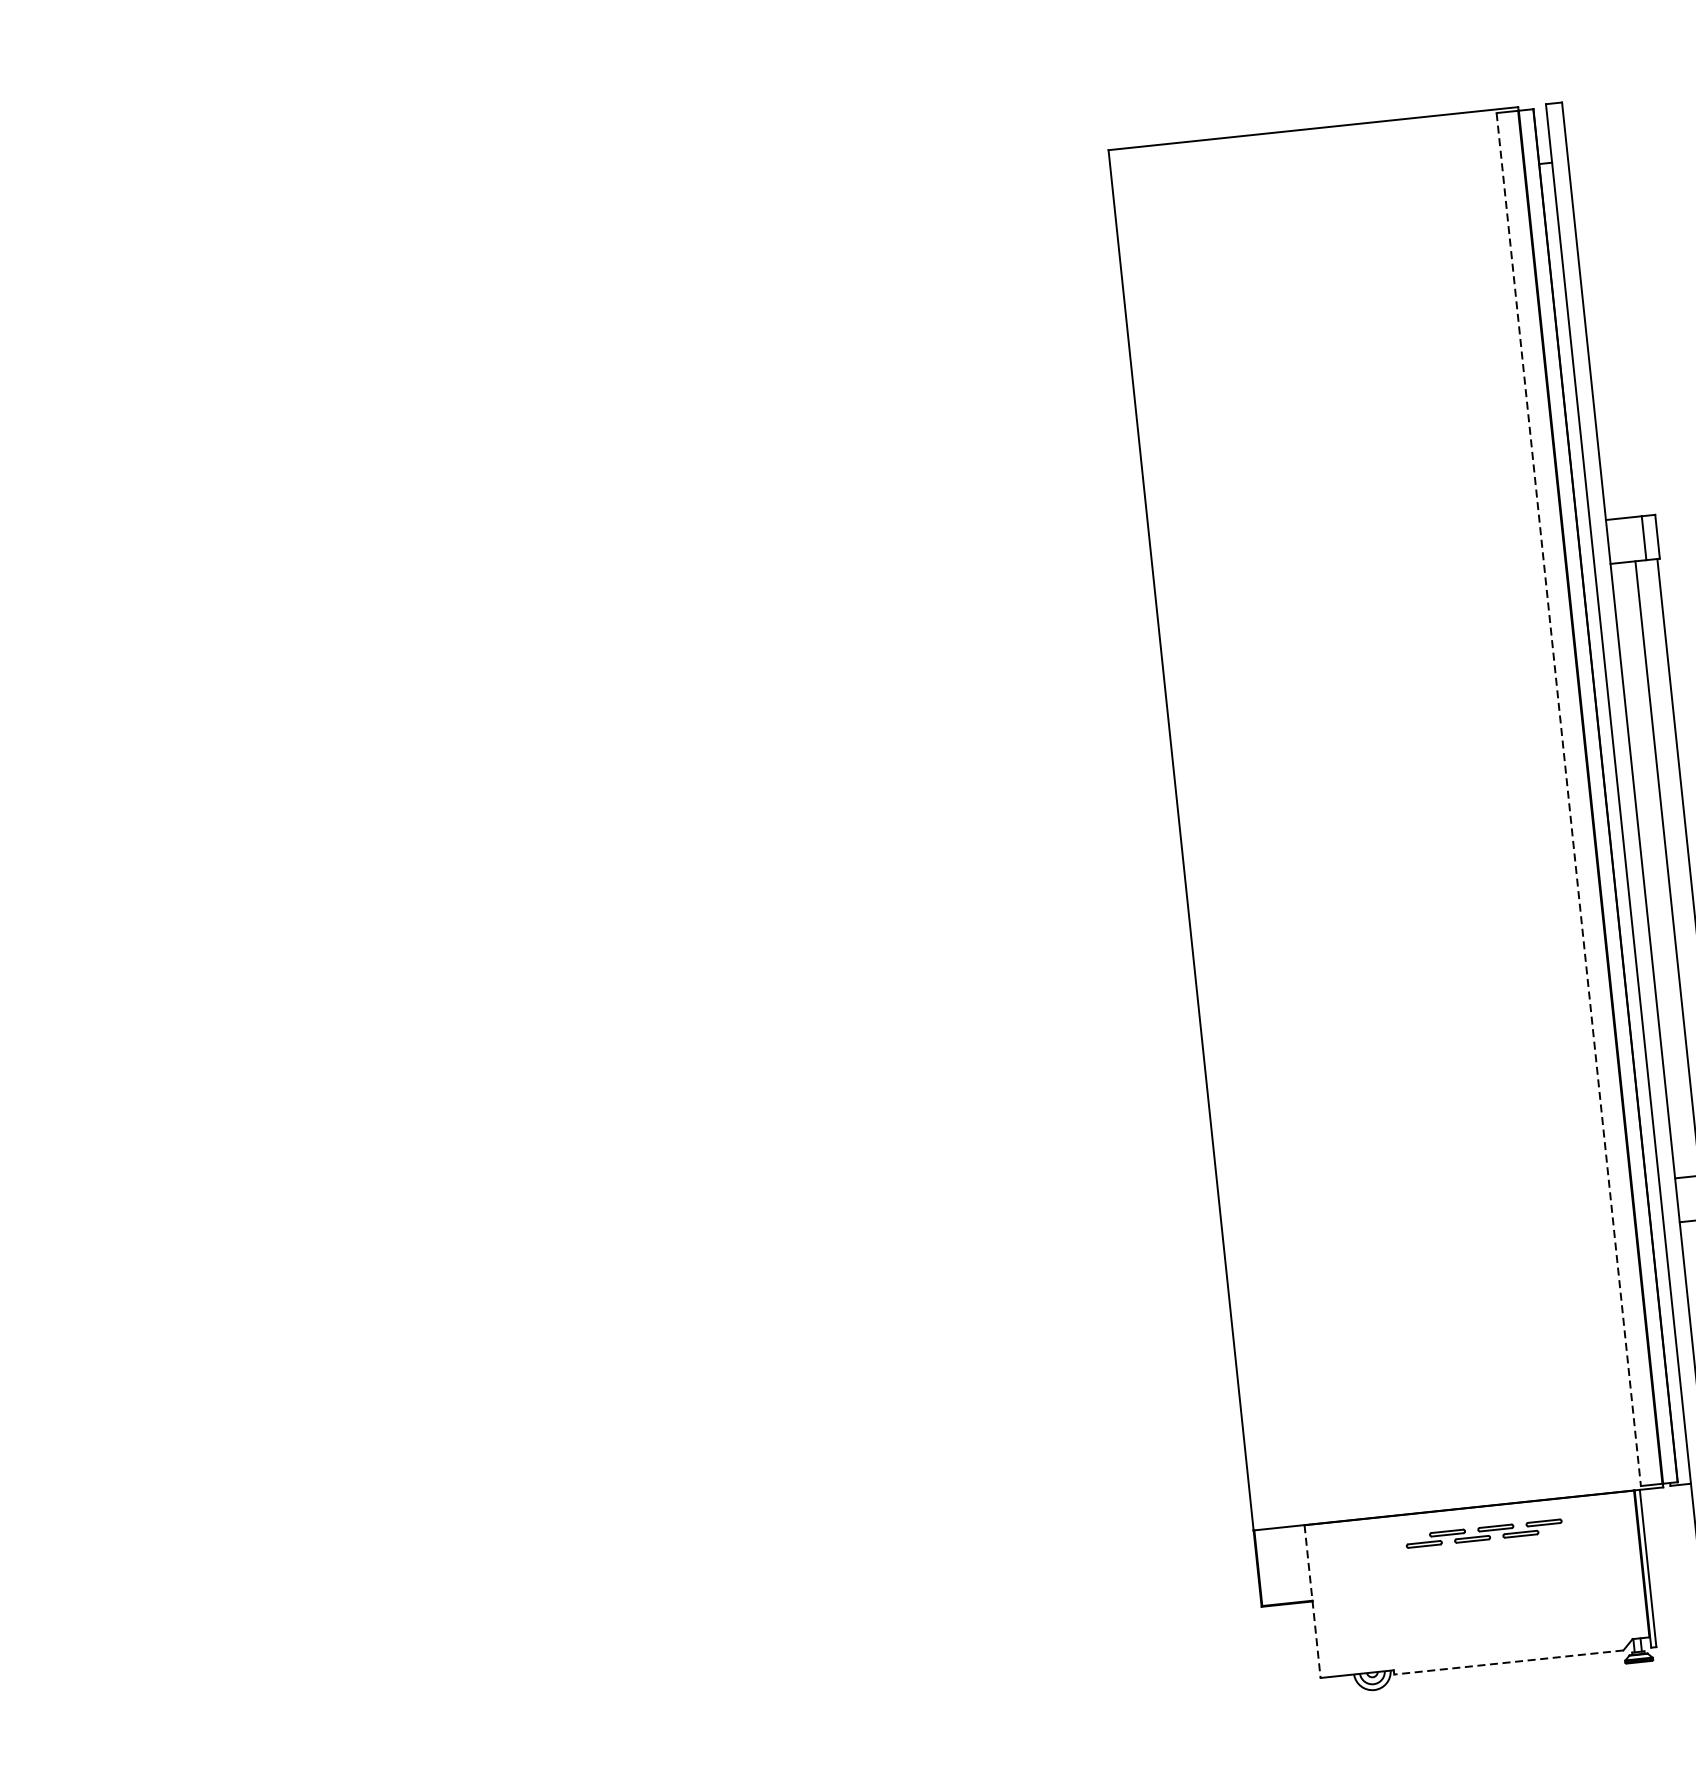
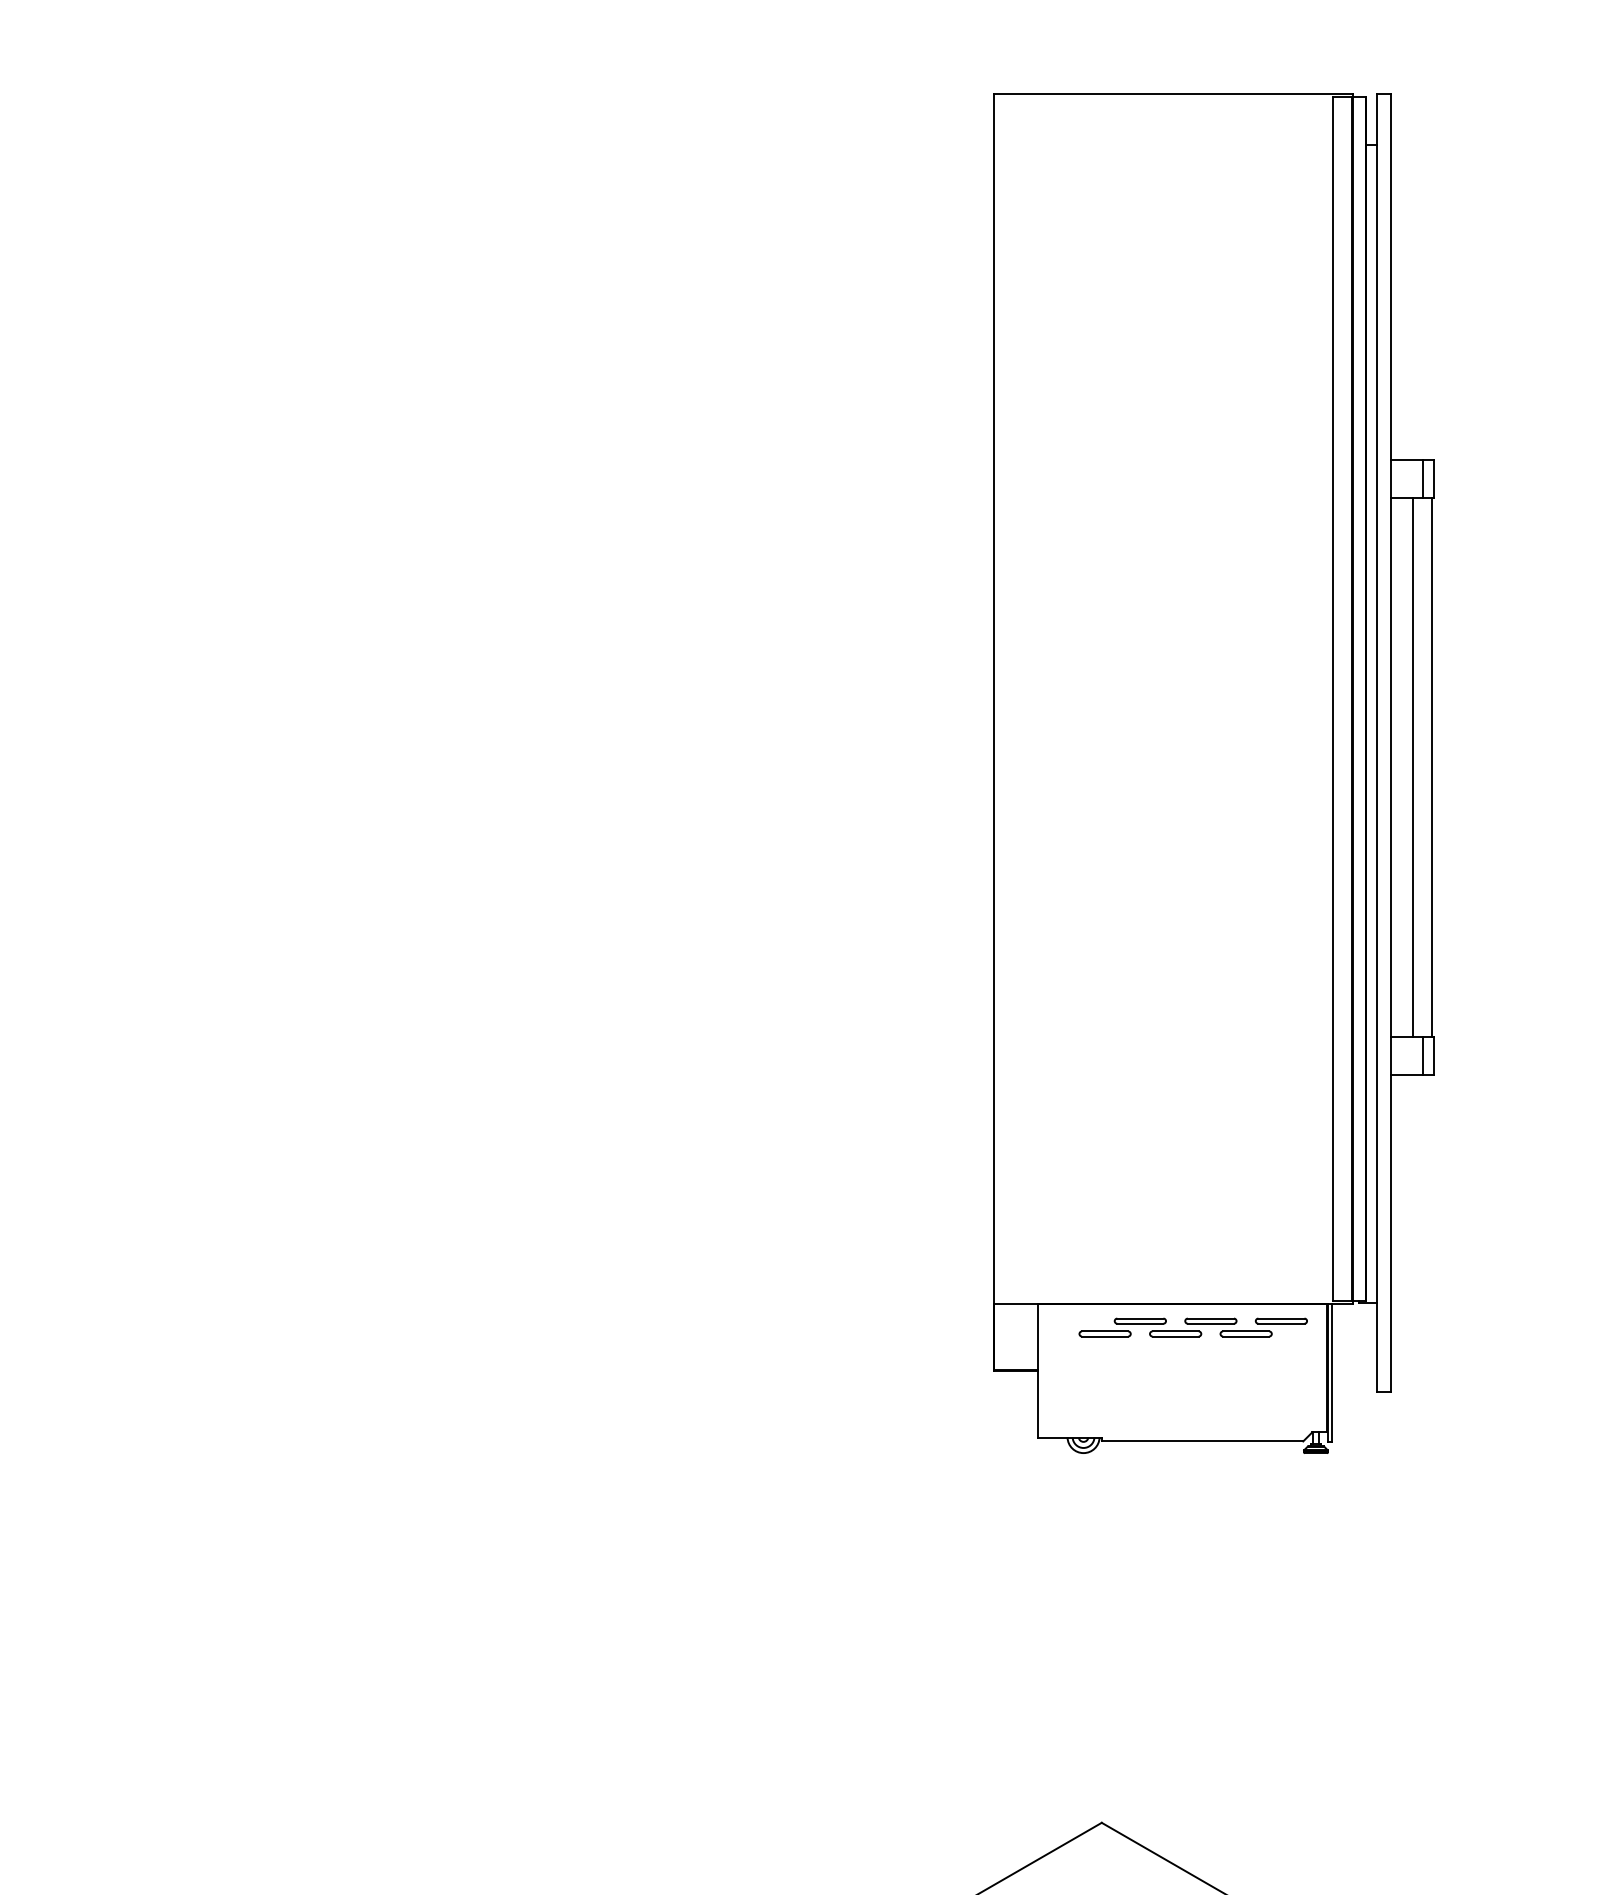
line: (1568, 799) -> (1333, 698), dashed -> solid
part: (1483, 1533) -> (1192, 1327), size x1.67
line: (1312, 1601) -> (1038, 1370), dashed -> solid
line: (1508, 1662) -> (1202, 1441), dashed -> solid

